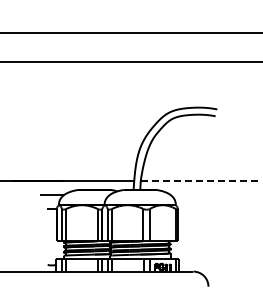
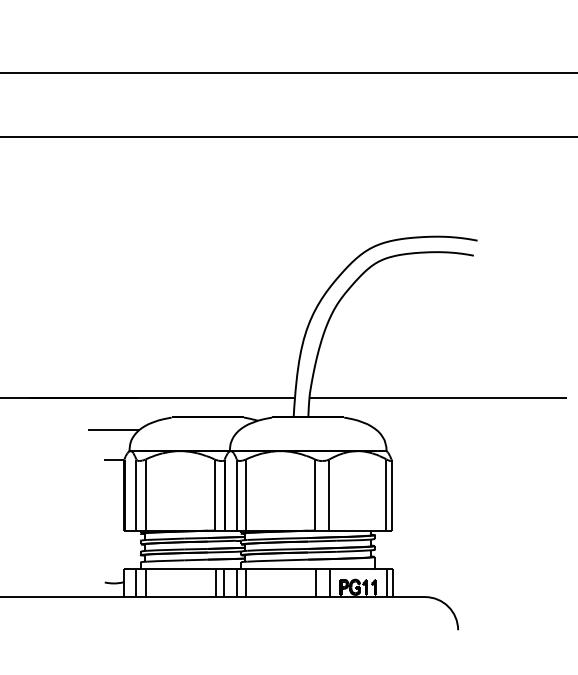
line: (199, 181) -> (438, 399), dashed -> solid

